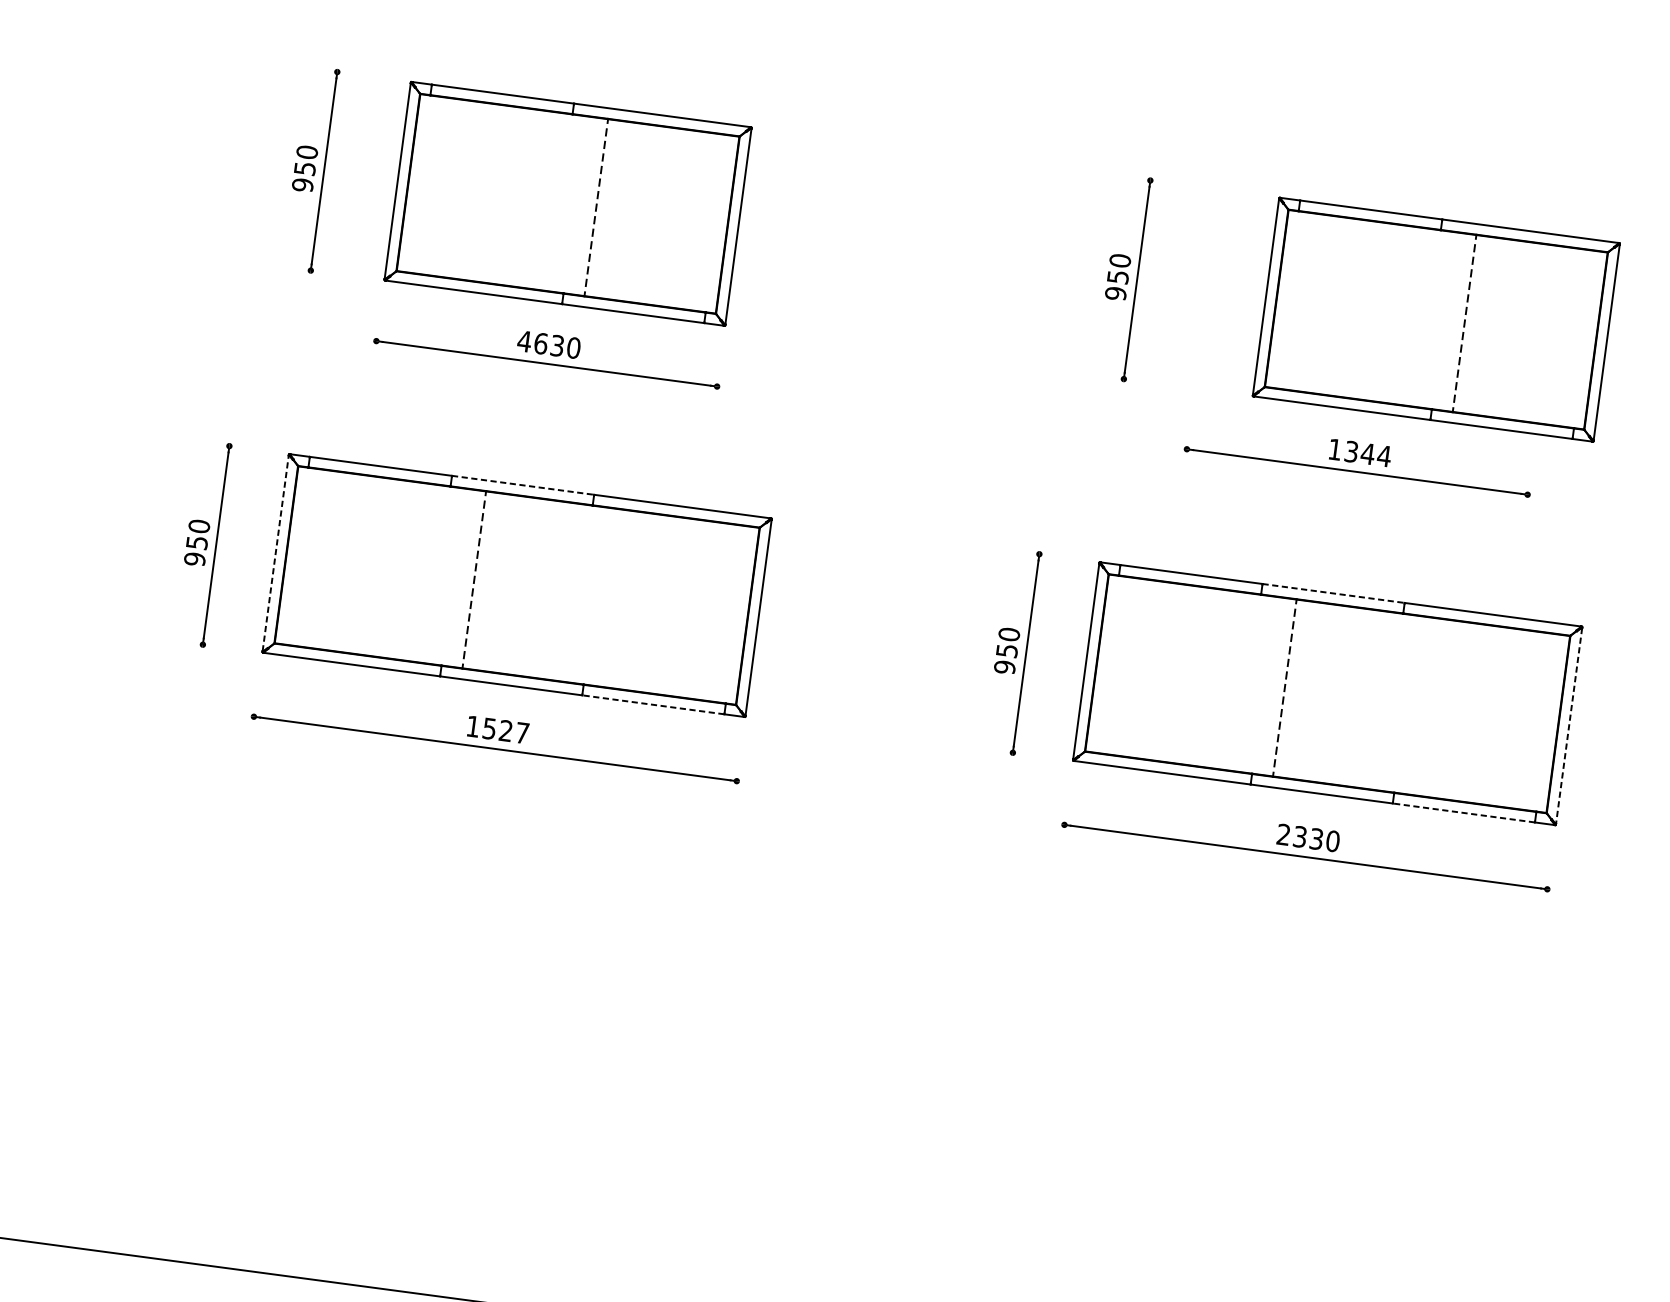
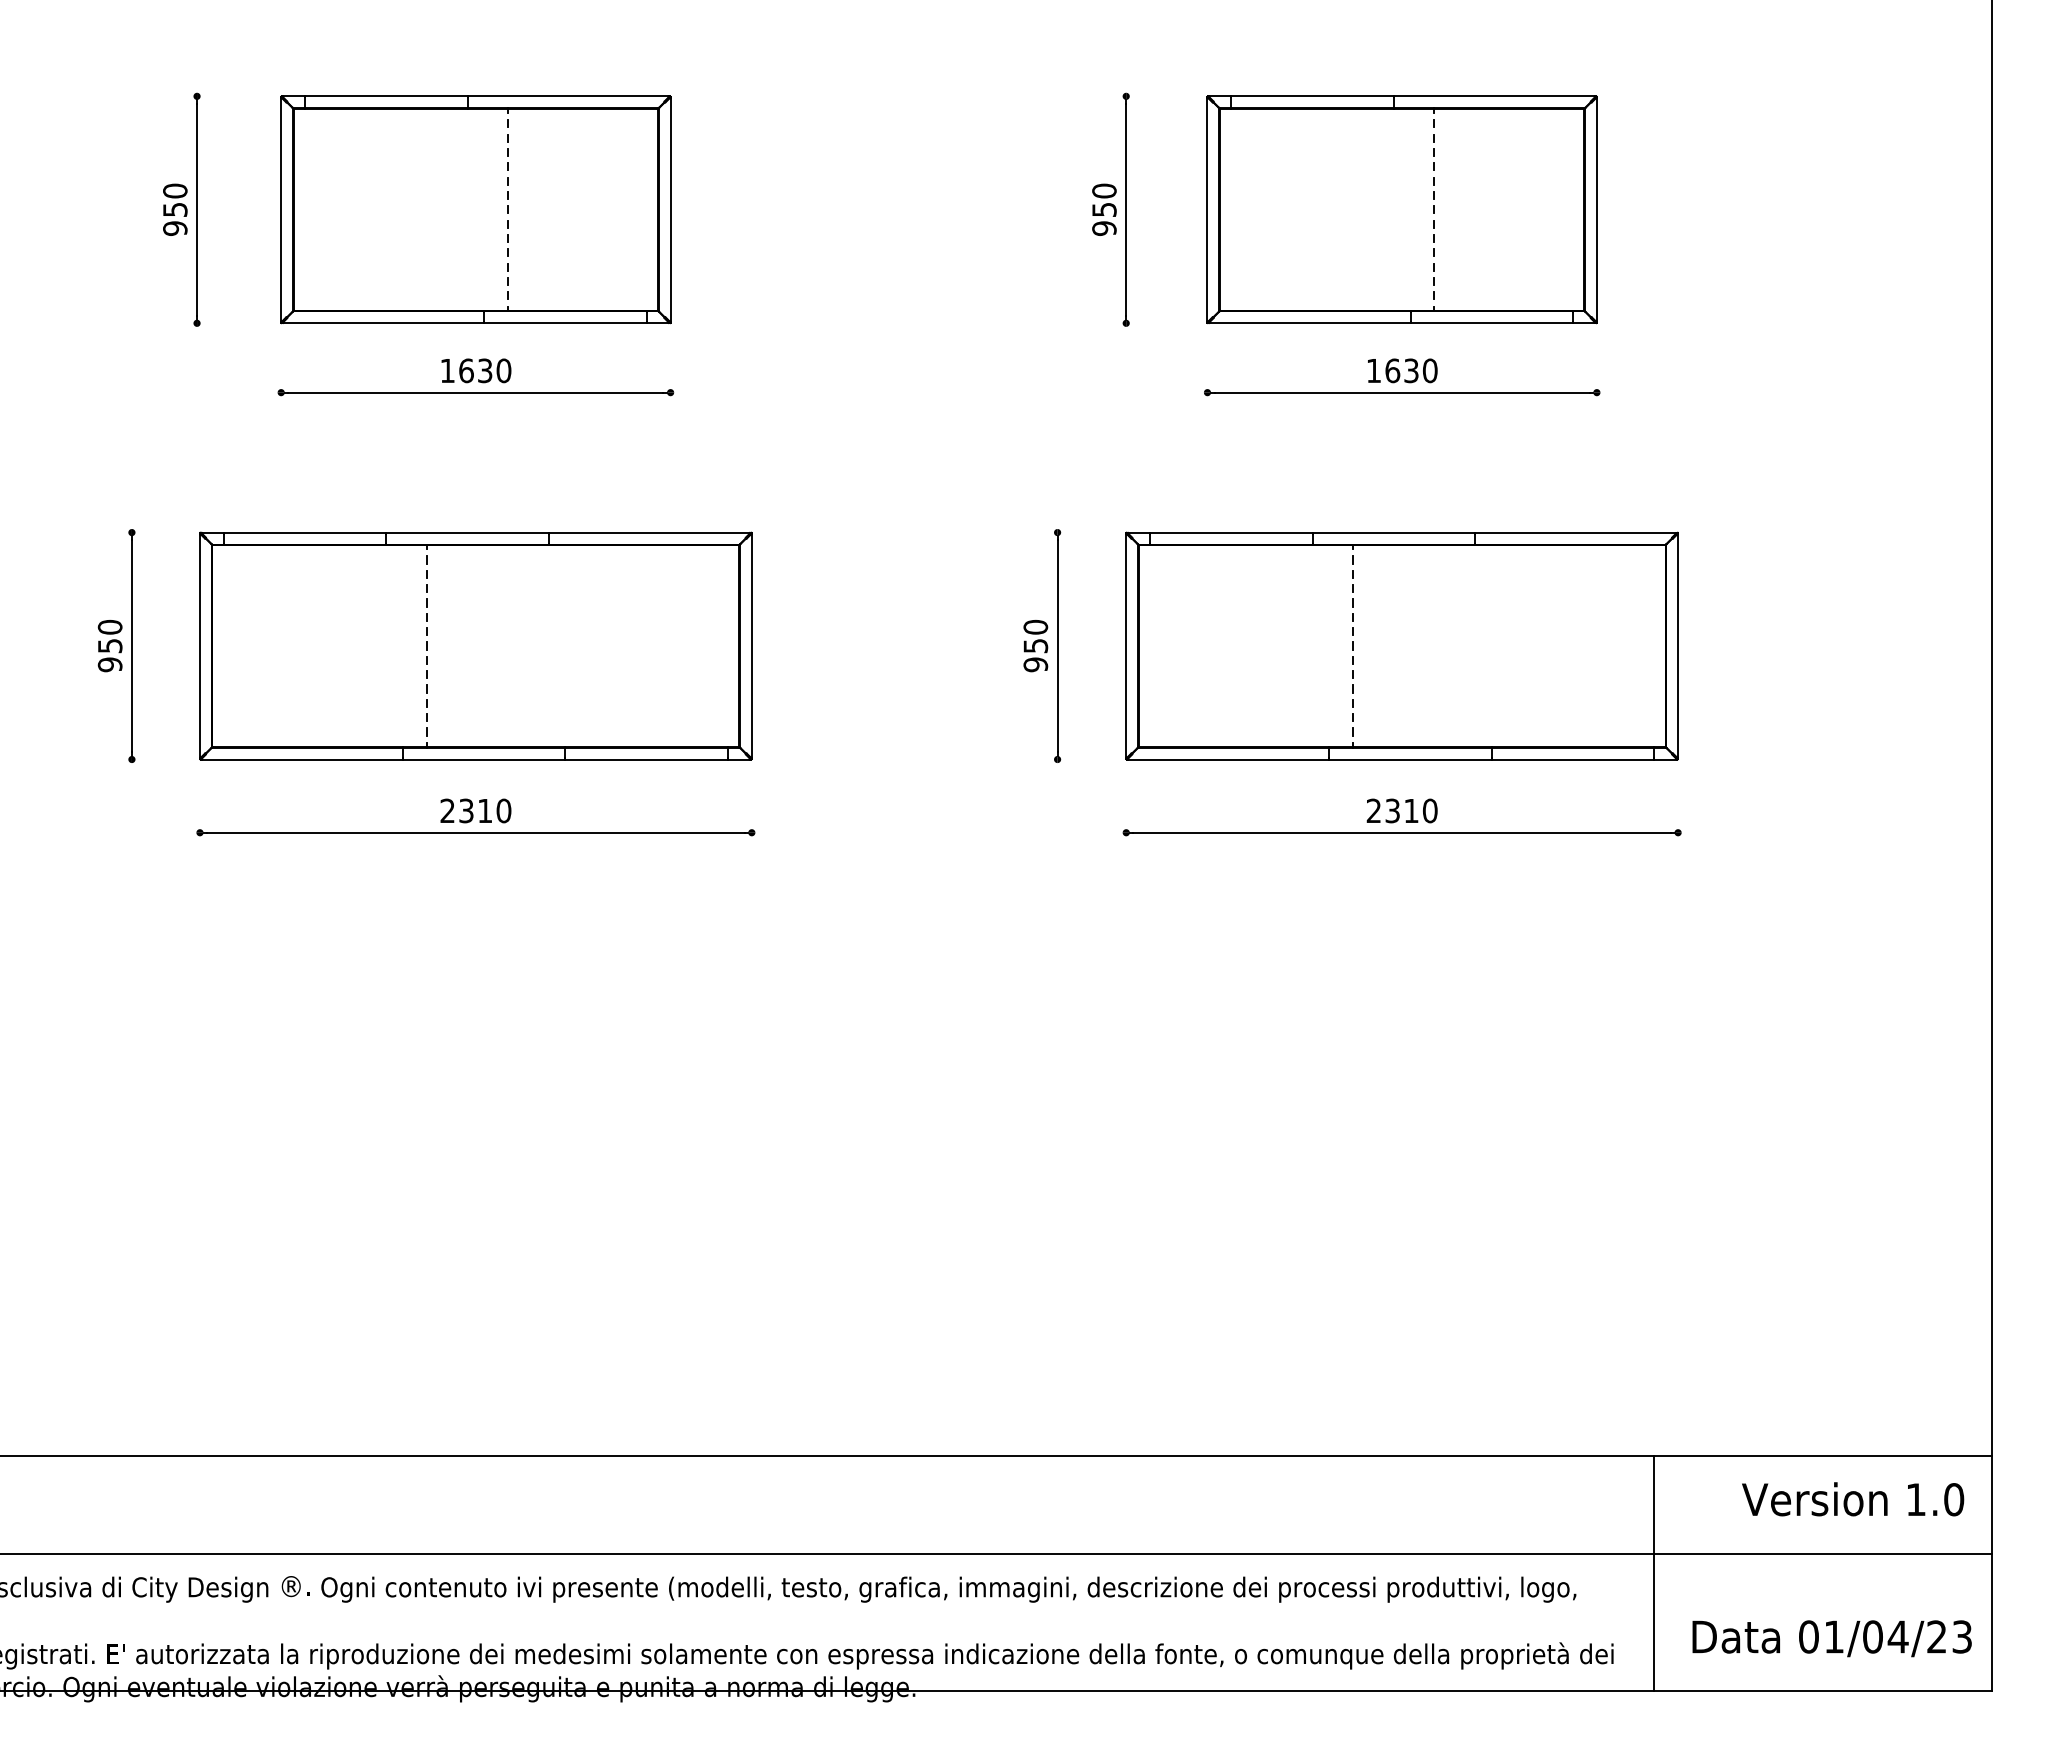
part: (1435, 319) -> (1401, 209), moved
text: (524, 341) -> (447, 370), 4630 -> 1630
text: (1368, 453) -> (1411, 370), 1344 -> 1630
line: (523, 485) -> (468, 532), dashed -> solid
line: (275, 553) -> (199, 646), dashed -> solid
line: (1334, 593) -> (1394, 532), dashed -> solid
line: (653, 704) -> (646, 759), dashed -> solid
line: (1569, 726) -> (1678, 646), dashed -> solid
text: (497, 729) -> (475, 810), 1527 -> 2310
line: (1463, 812) -> (1572, 759), dashed -> solid
text: (1316, 838) -> (1411, 810), 2330 -> 2310

